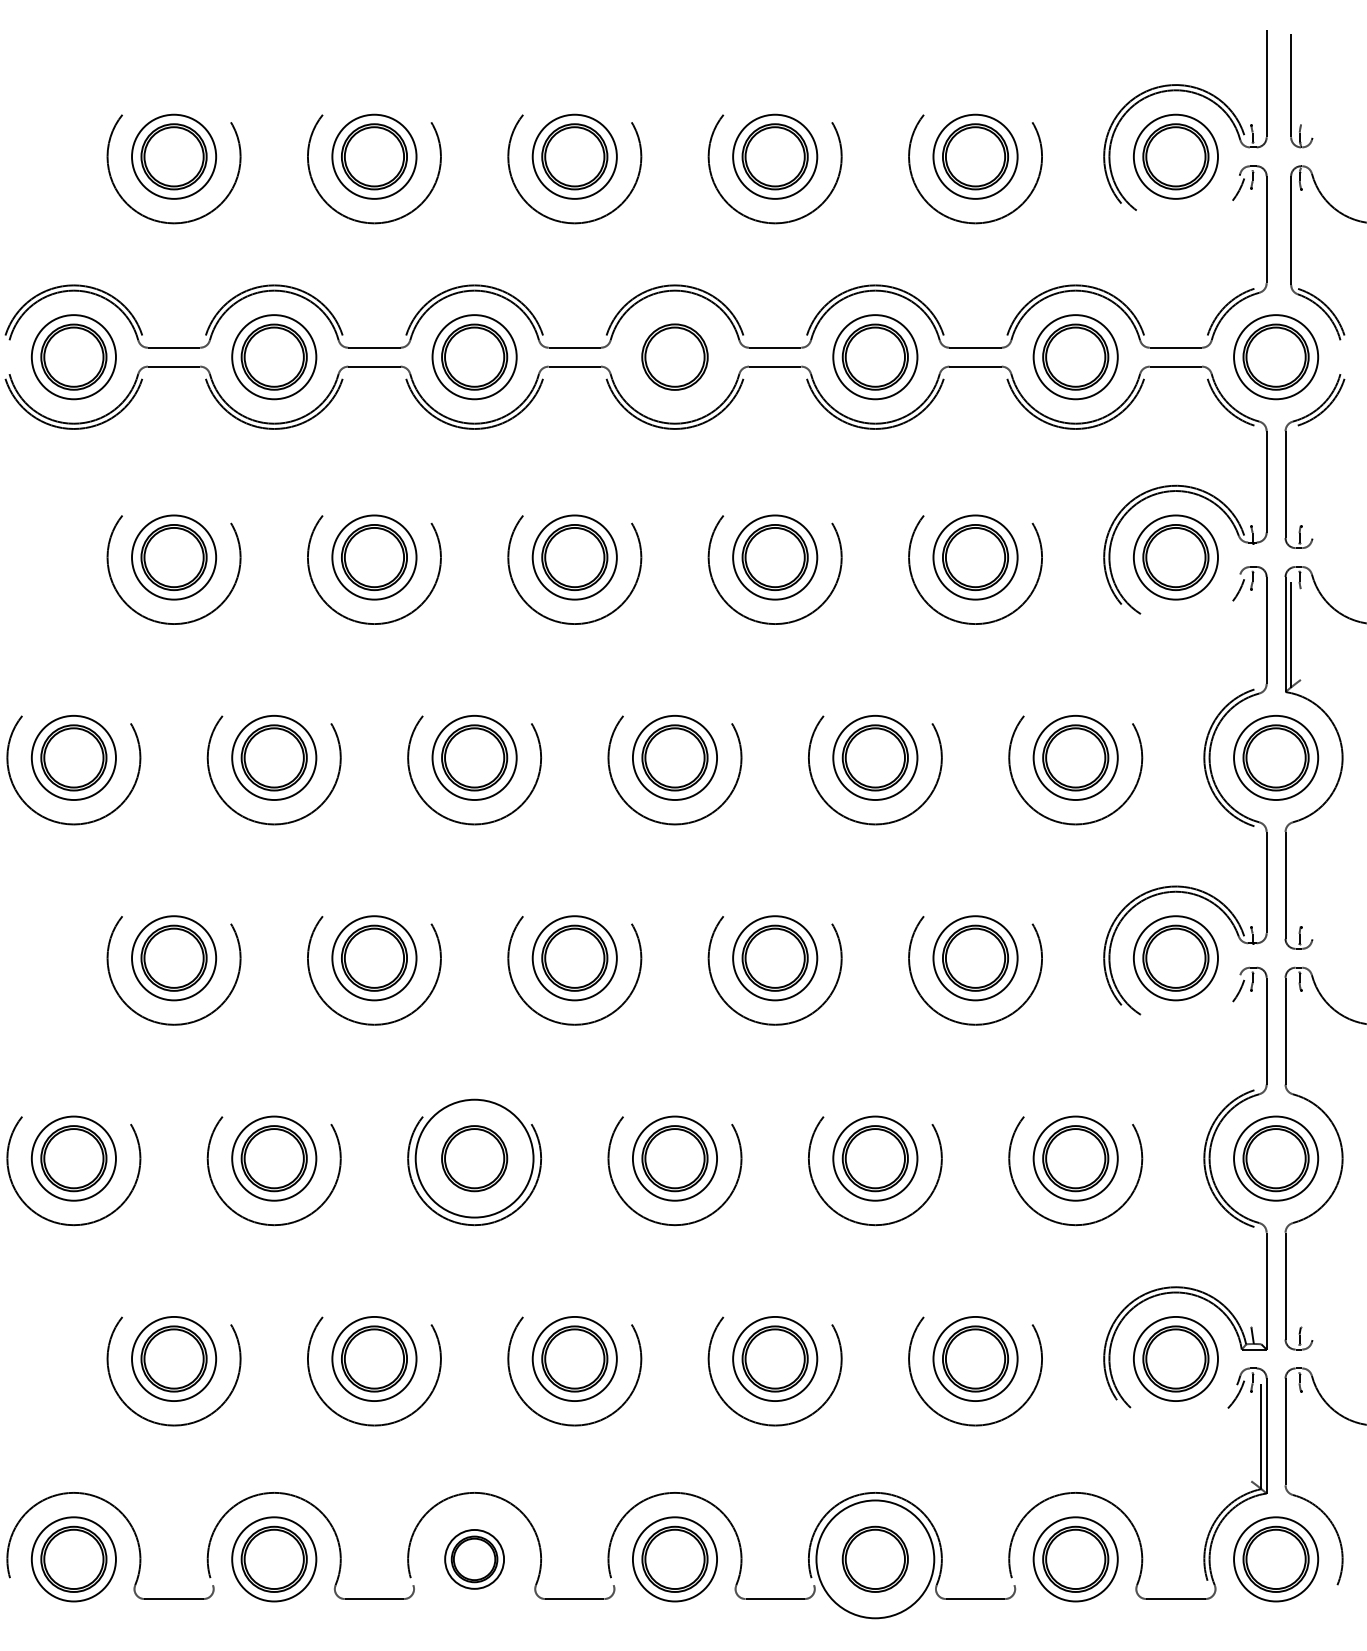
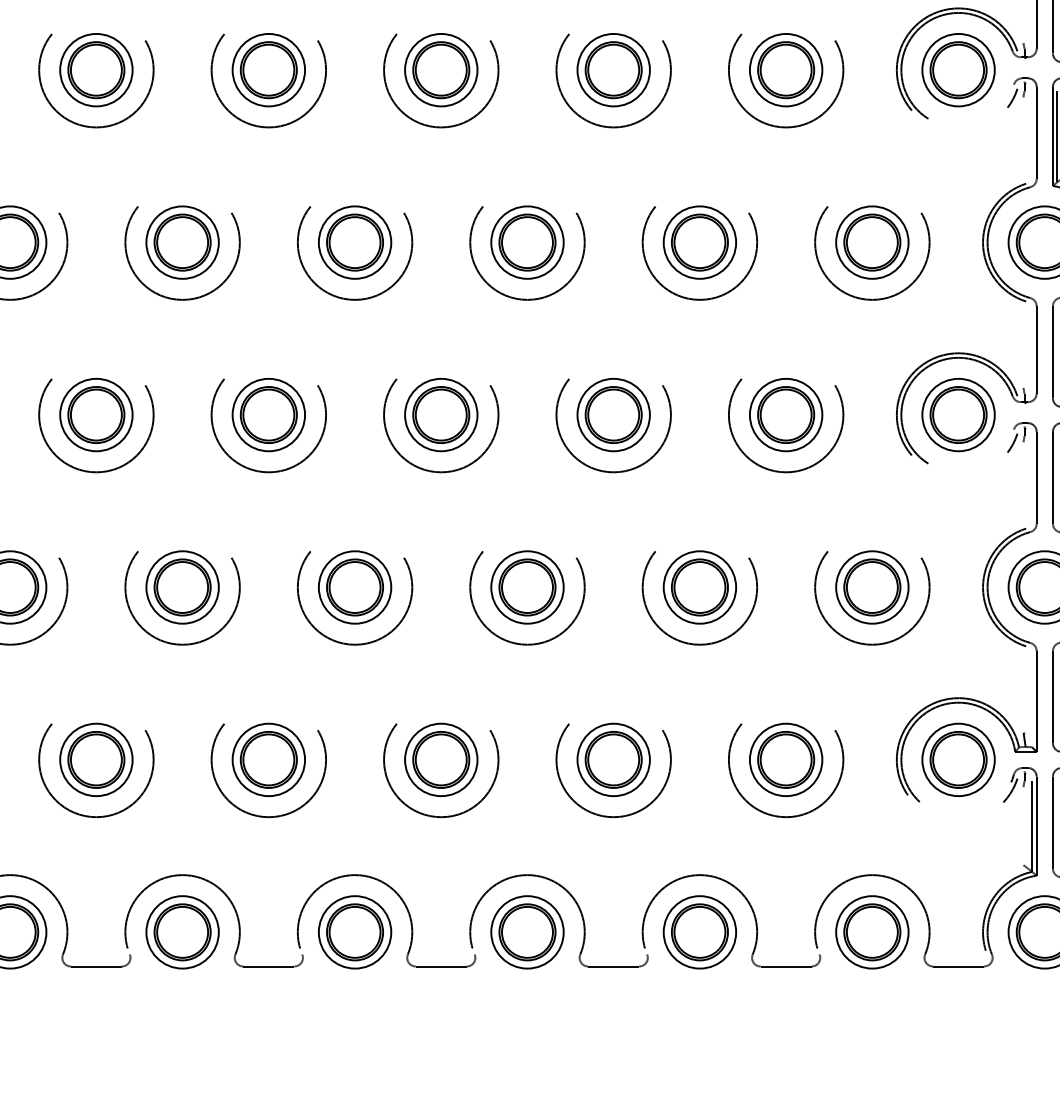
circle: (474, 1158) -> (354, 587), size x0.71
part: (474, 1559) -> (354, 932), size x1.43
circle: (875, 1559) -> (700, 932), size x0.71

